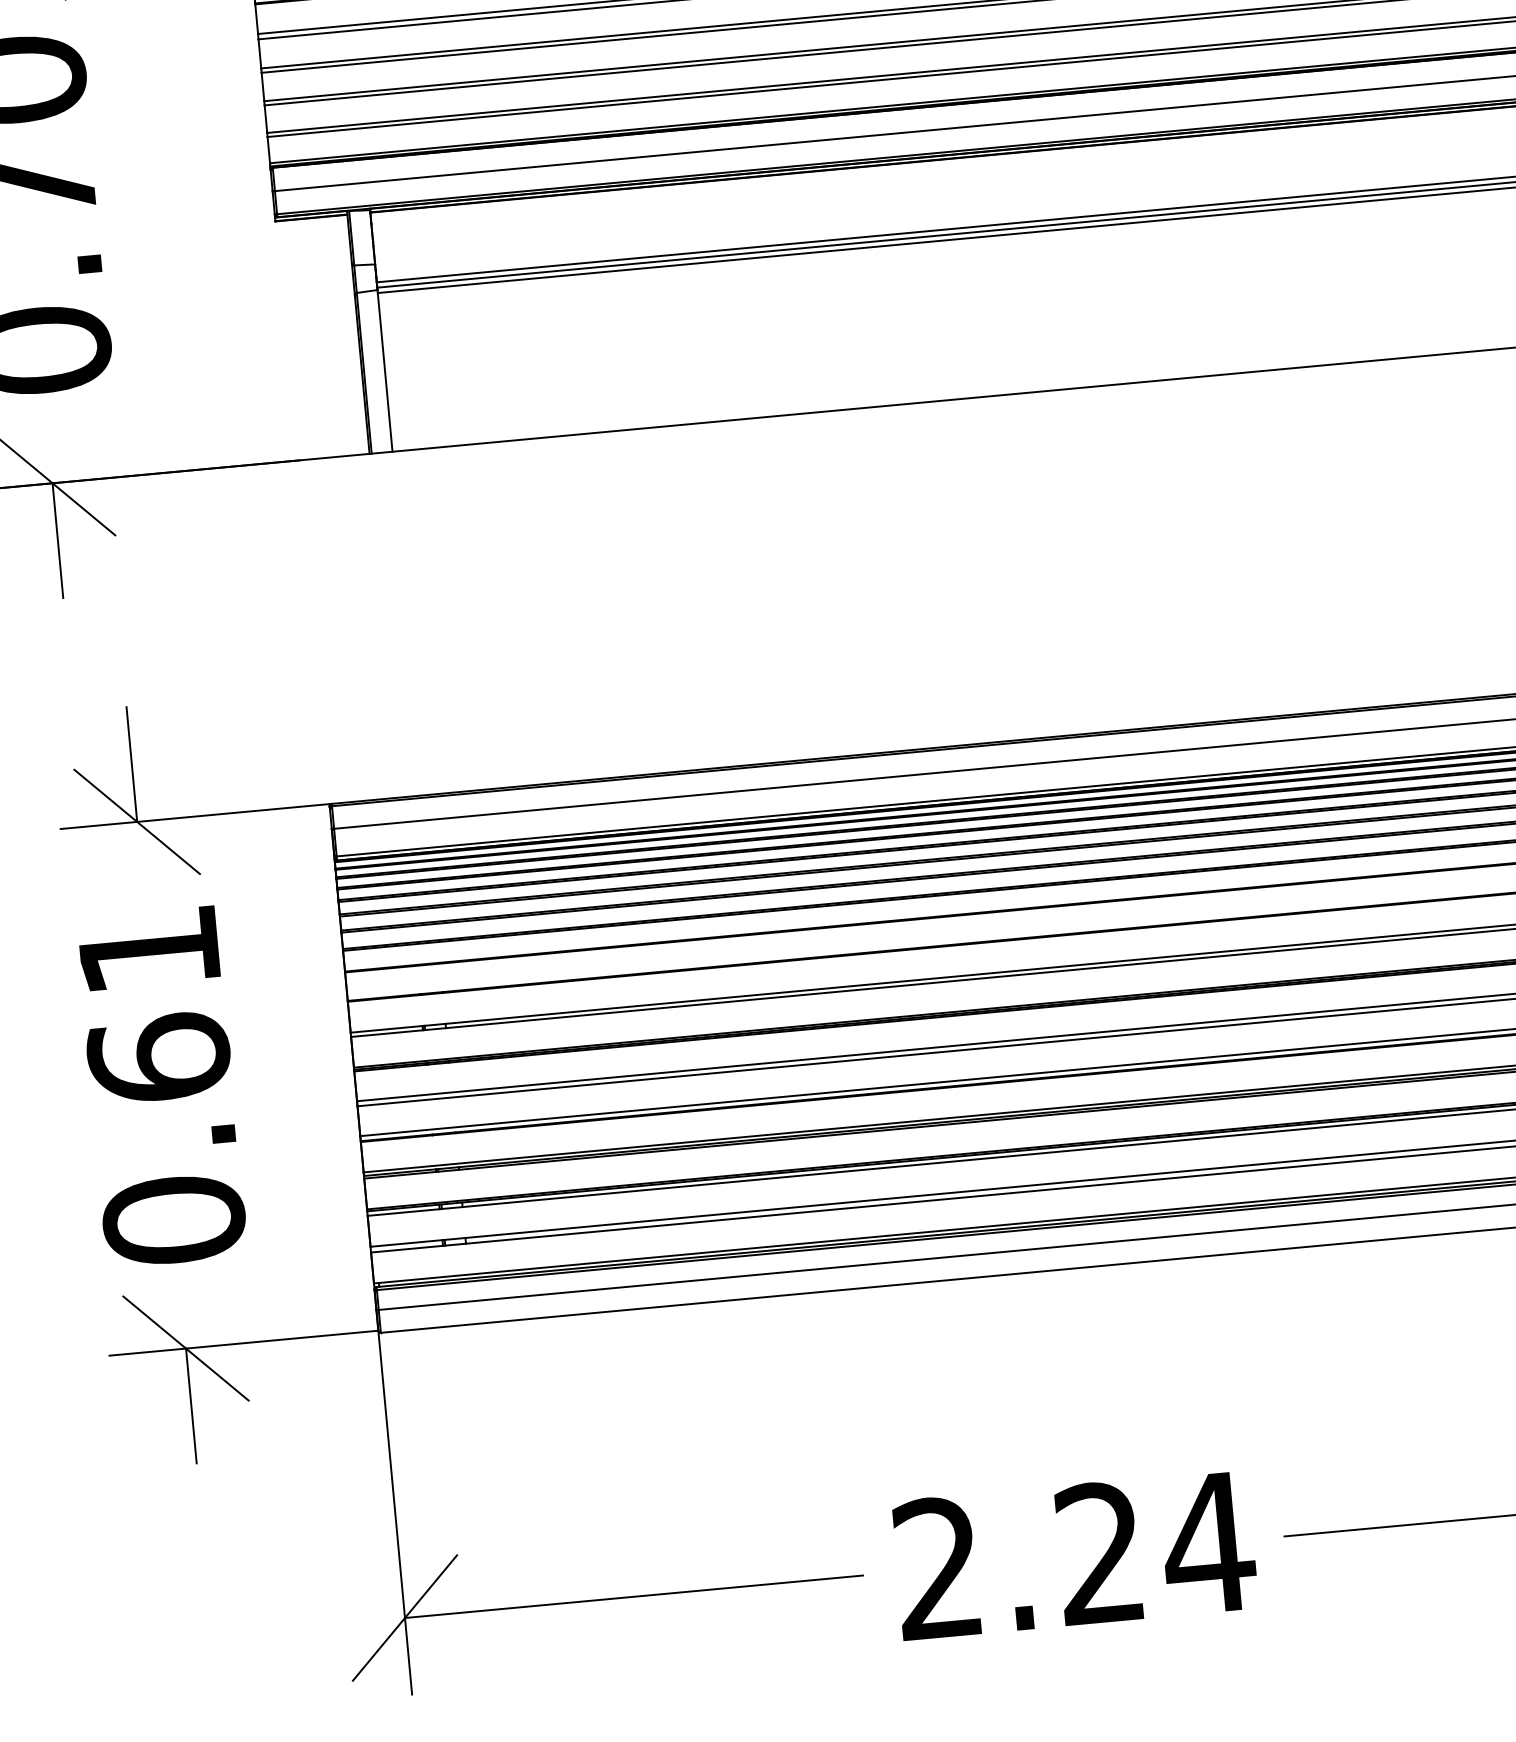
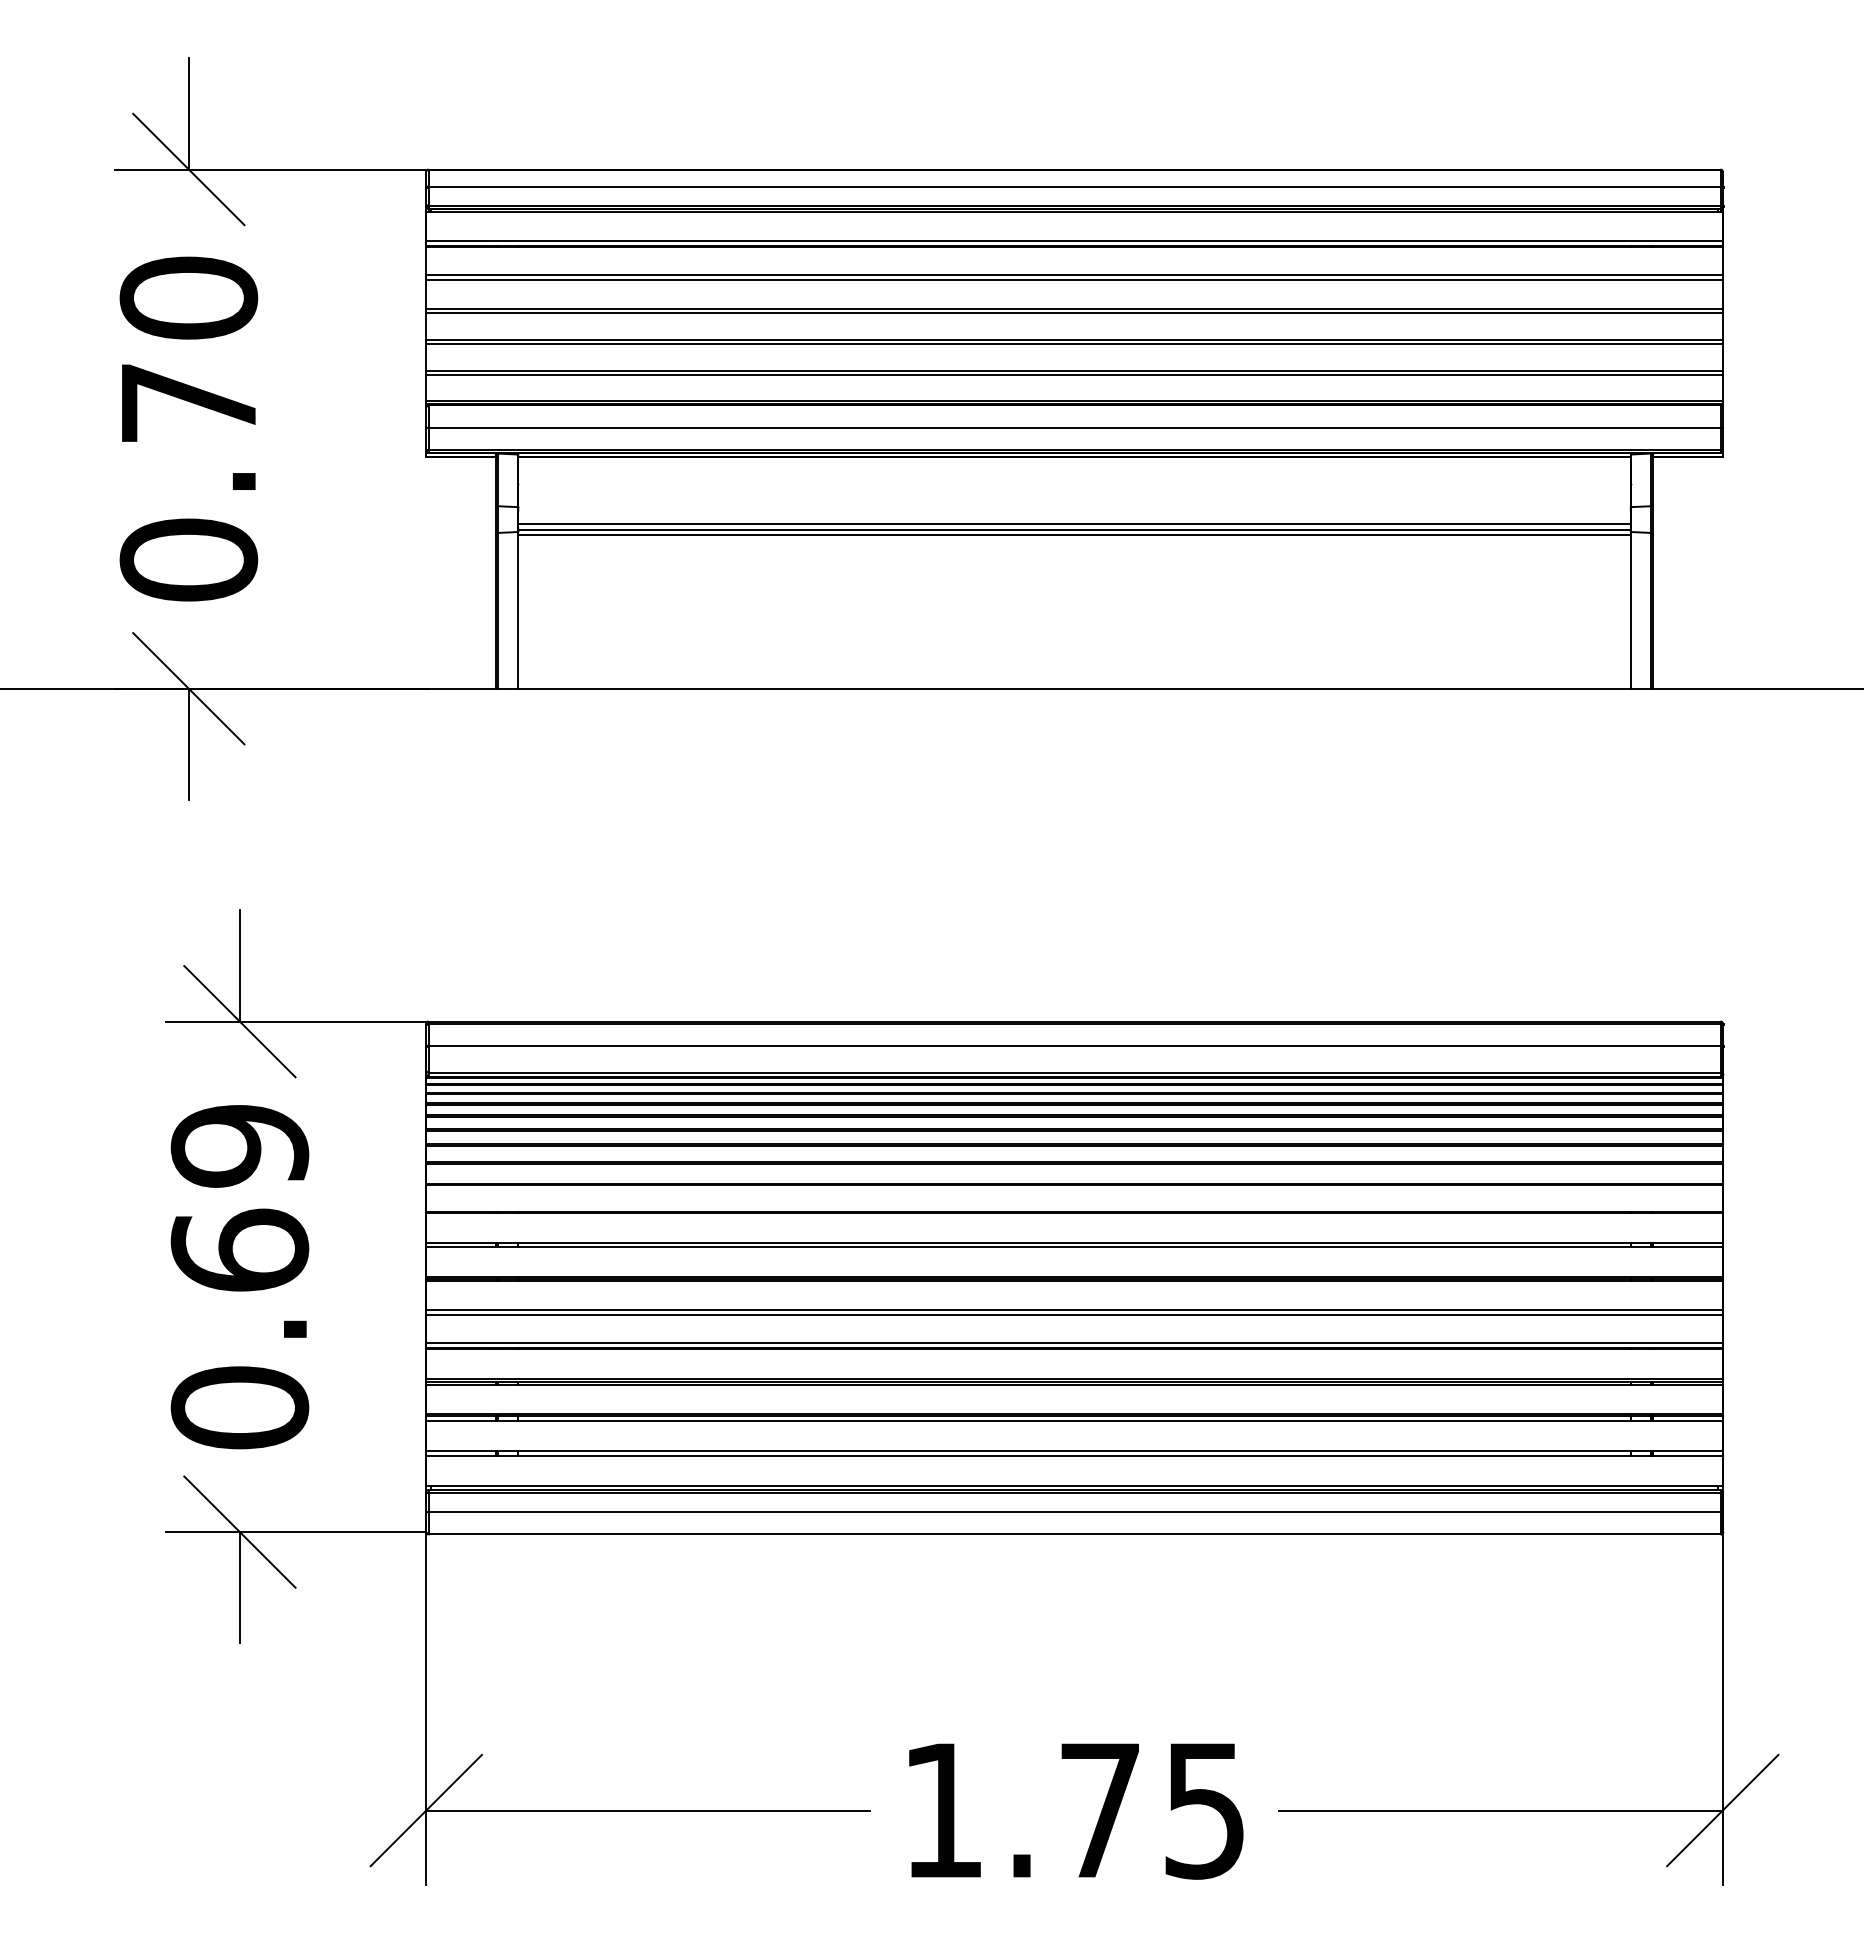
text: (148, 950) -> (239, 1146), 0.61 -> 0.69
text: (1074, 1555) -> (1075, 1810), 2.24 -> 1.75

